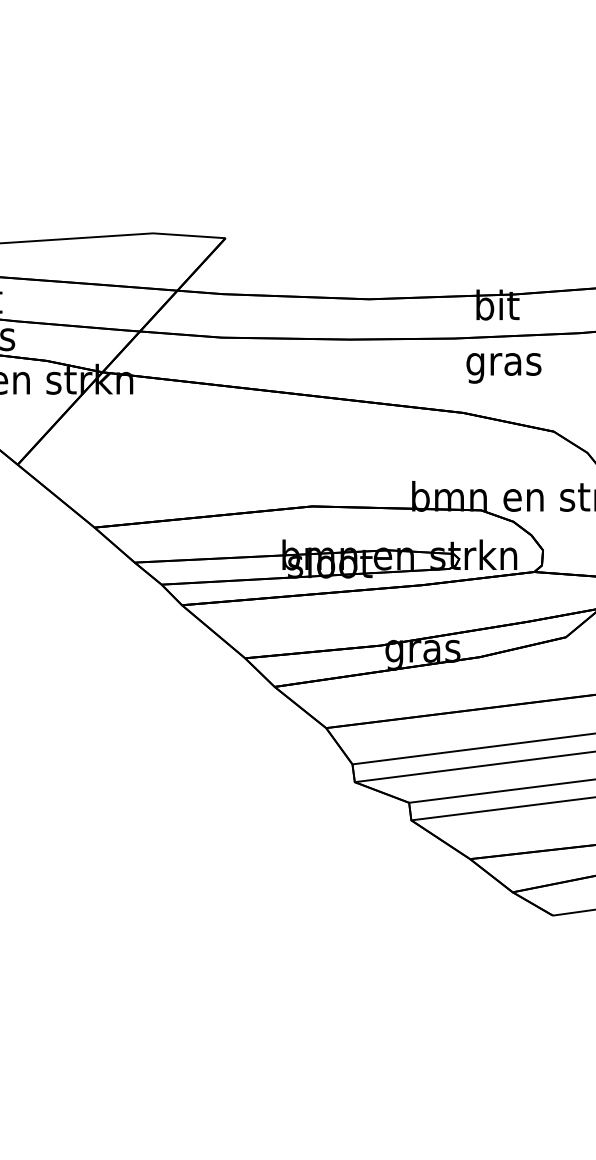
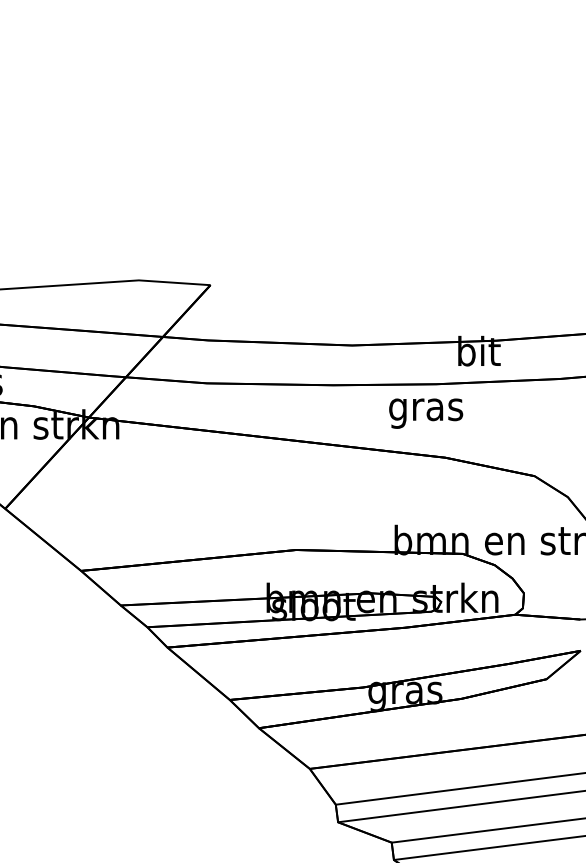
text: (503, 368) -> (425, 413), moved

